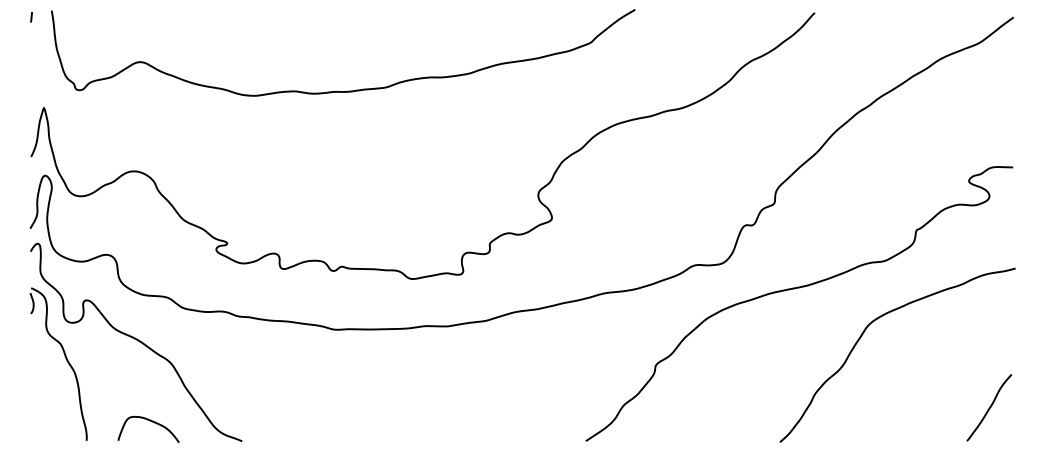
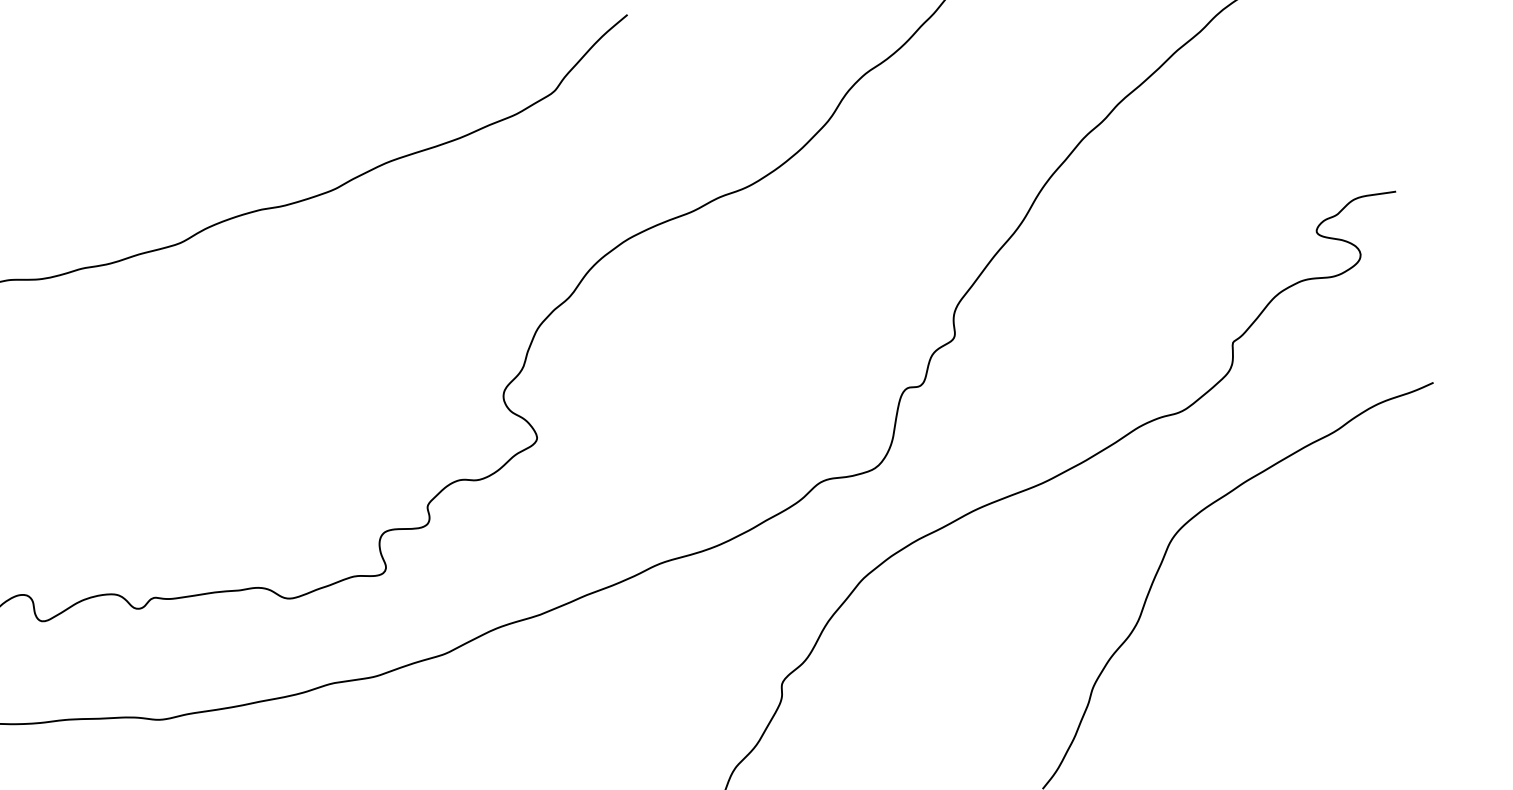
curve: (989, 407) -> (1429, 655), removed

